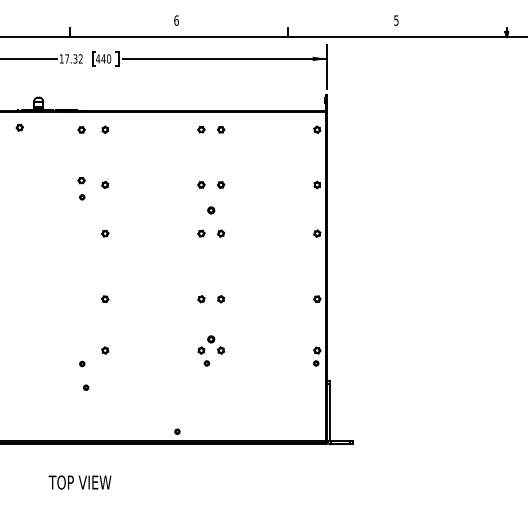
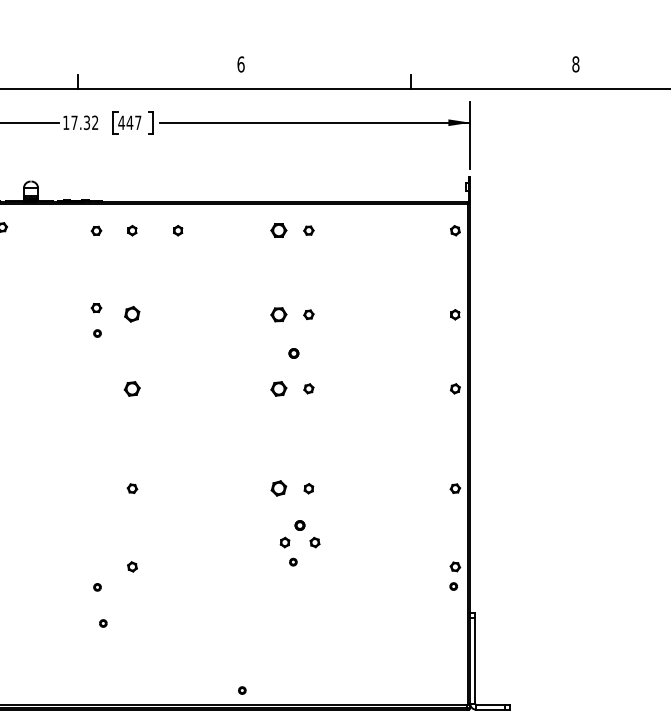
text: (396, 20) -> (575, 64), 5 -> 8
text: (109, 58) -> (138, 122), 440 -> 447
part: (134, 129) -> (177, 230), added
part: (201, 129) -> (279, 230), size x1.6
part: (201, 184) -> (279, 314), size x1.6
part: (105, 185) -> (132, 315), size x1.6
part: (105, 233) -> (132, 388), size x1.6
part: (201, 233) -> (279, 388), size x1.6
part: (201, 299) -> (279, 489), size x1.6
part: (210, 350) -> (298, 542), moved

